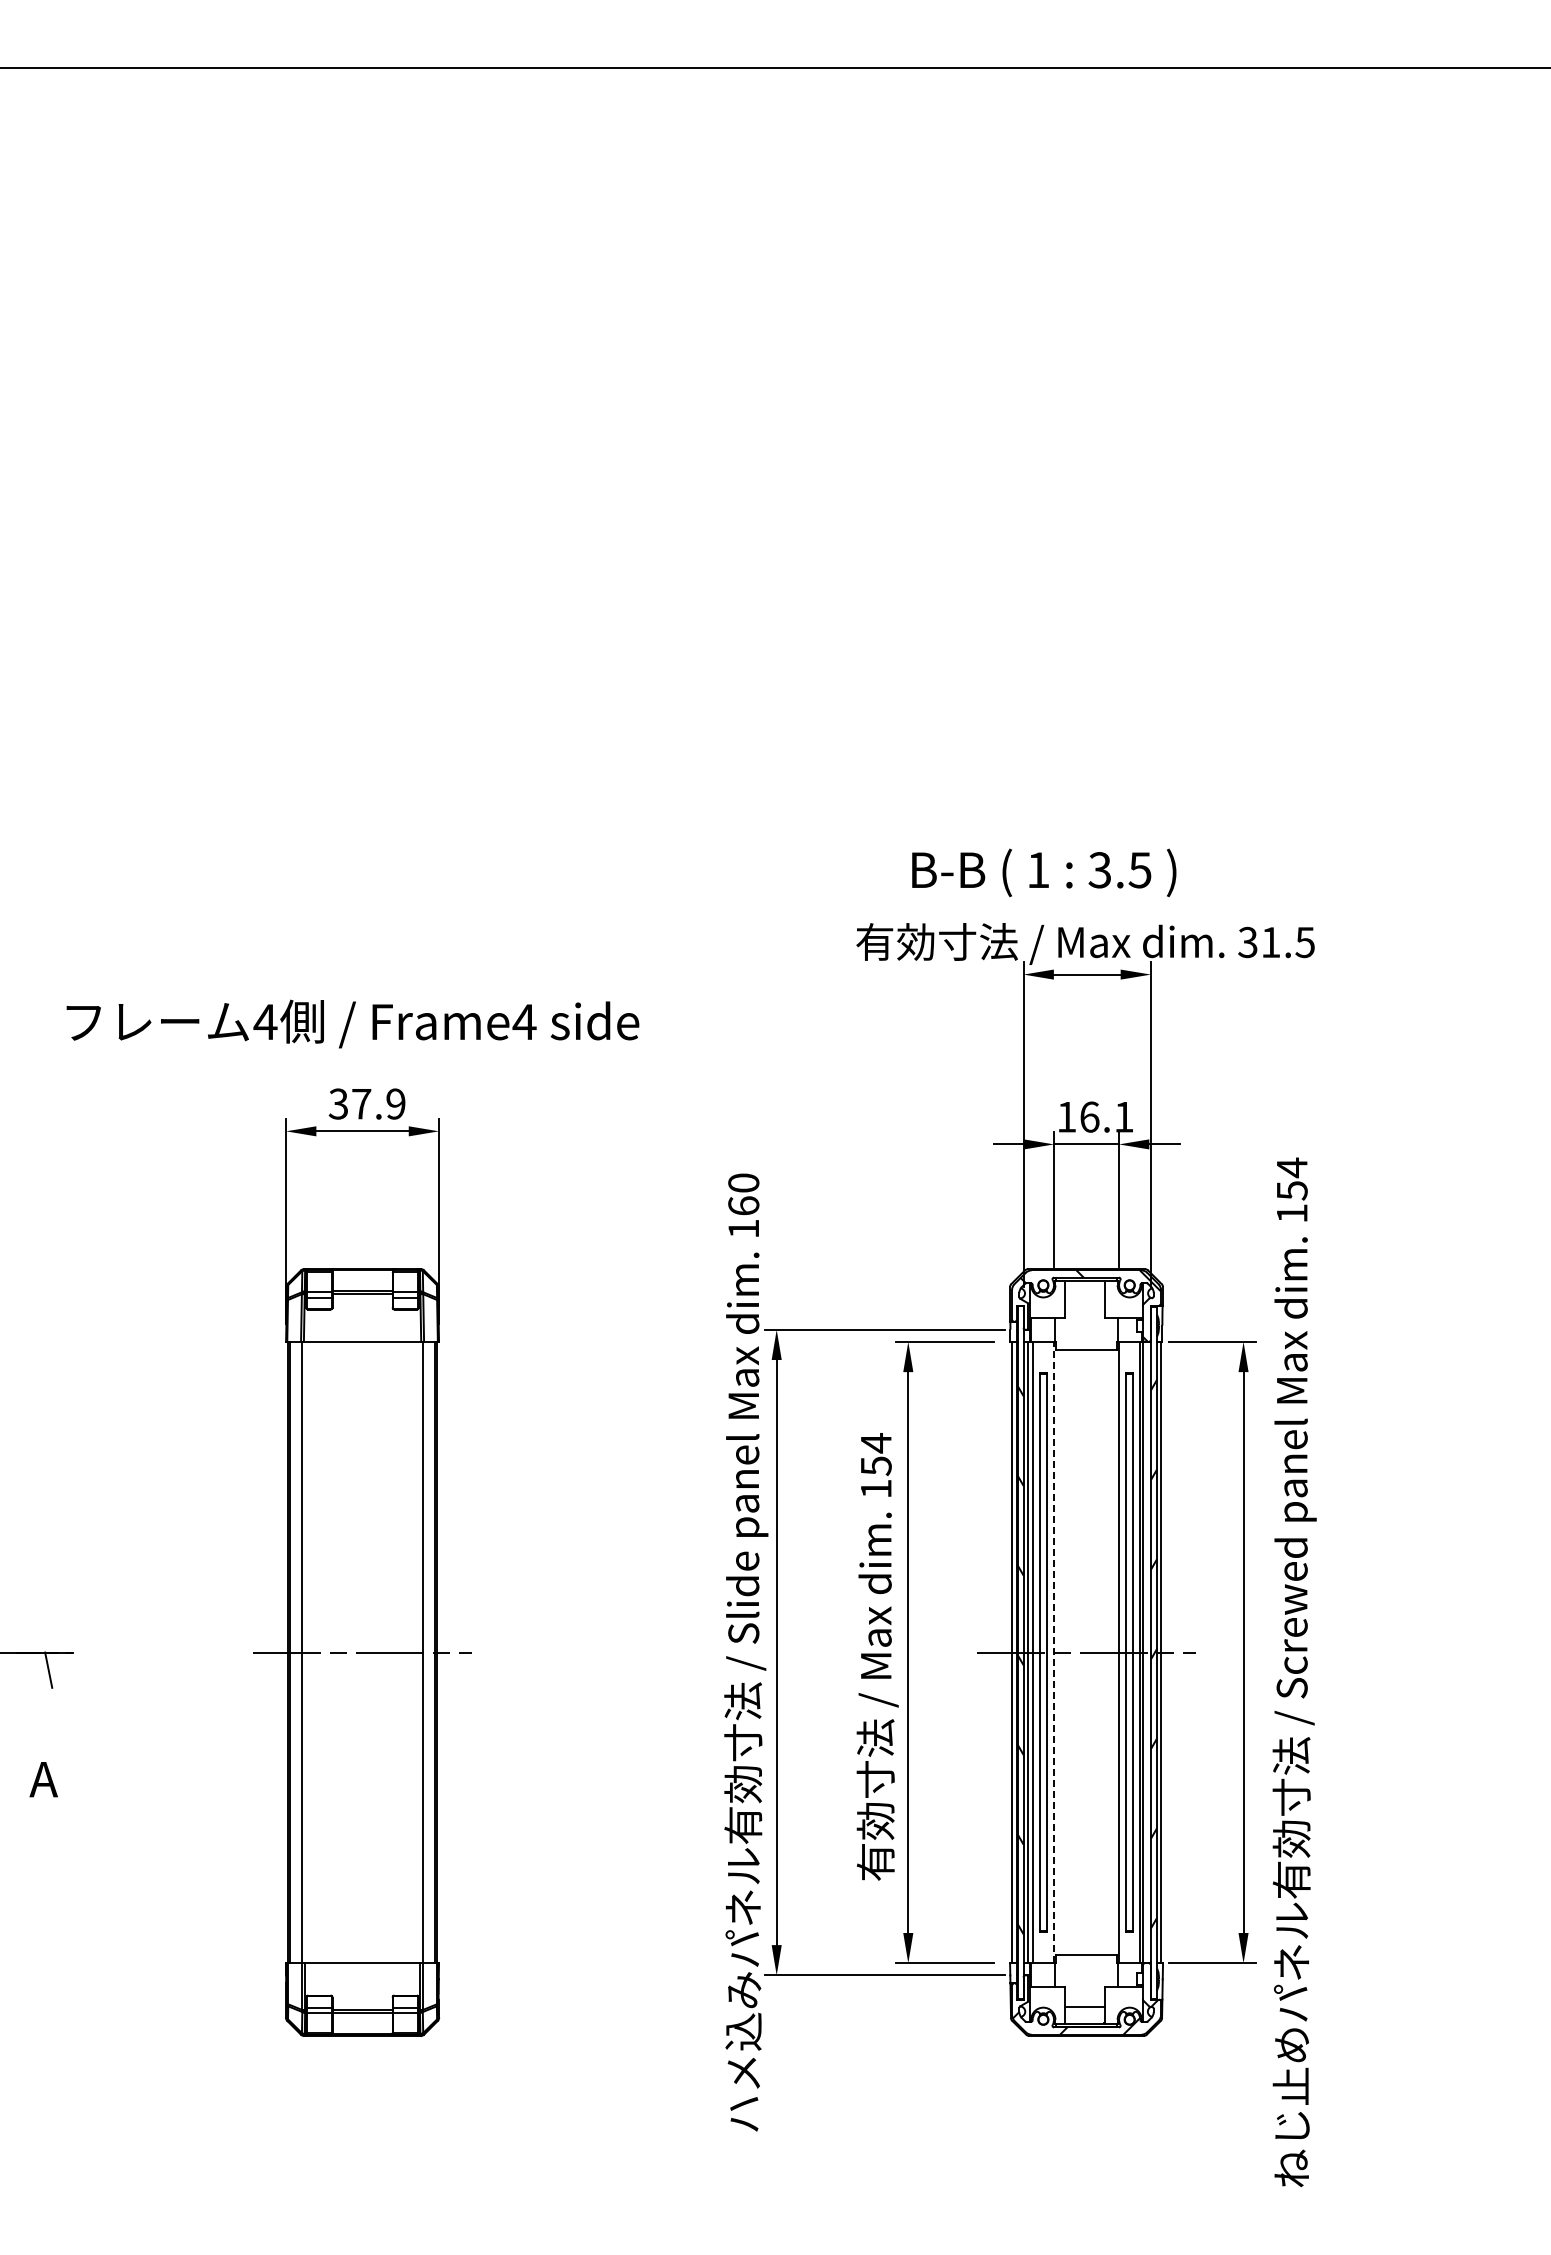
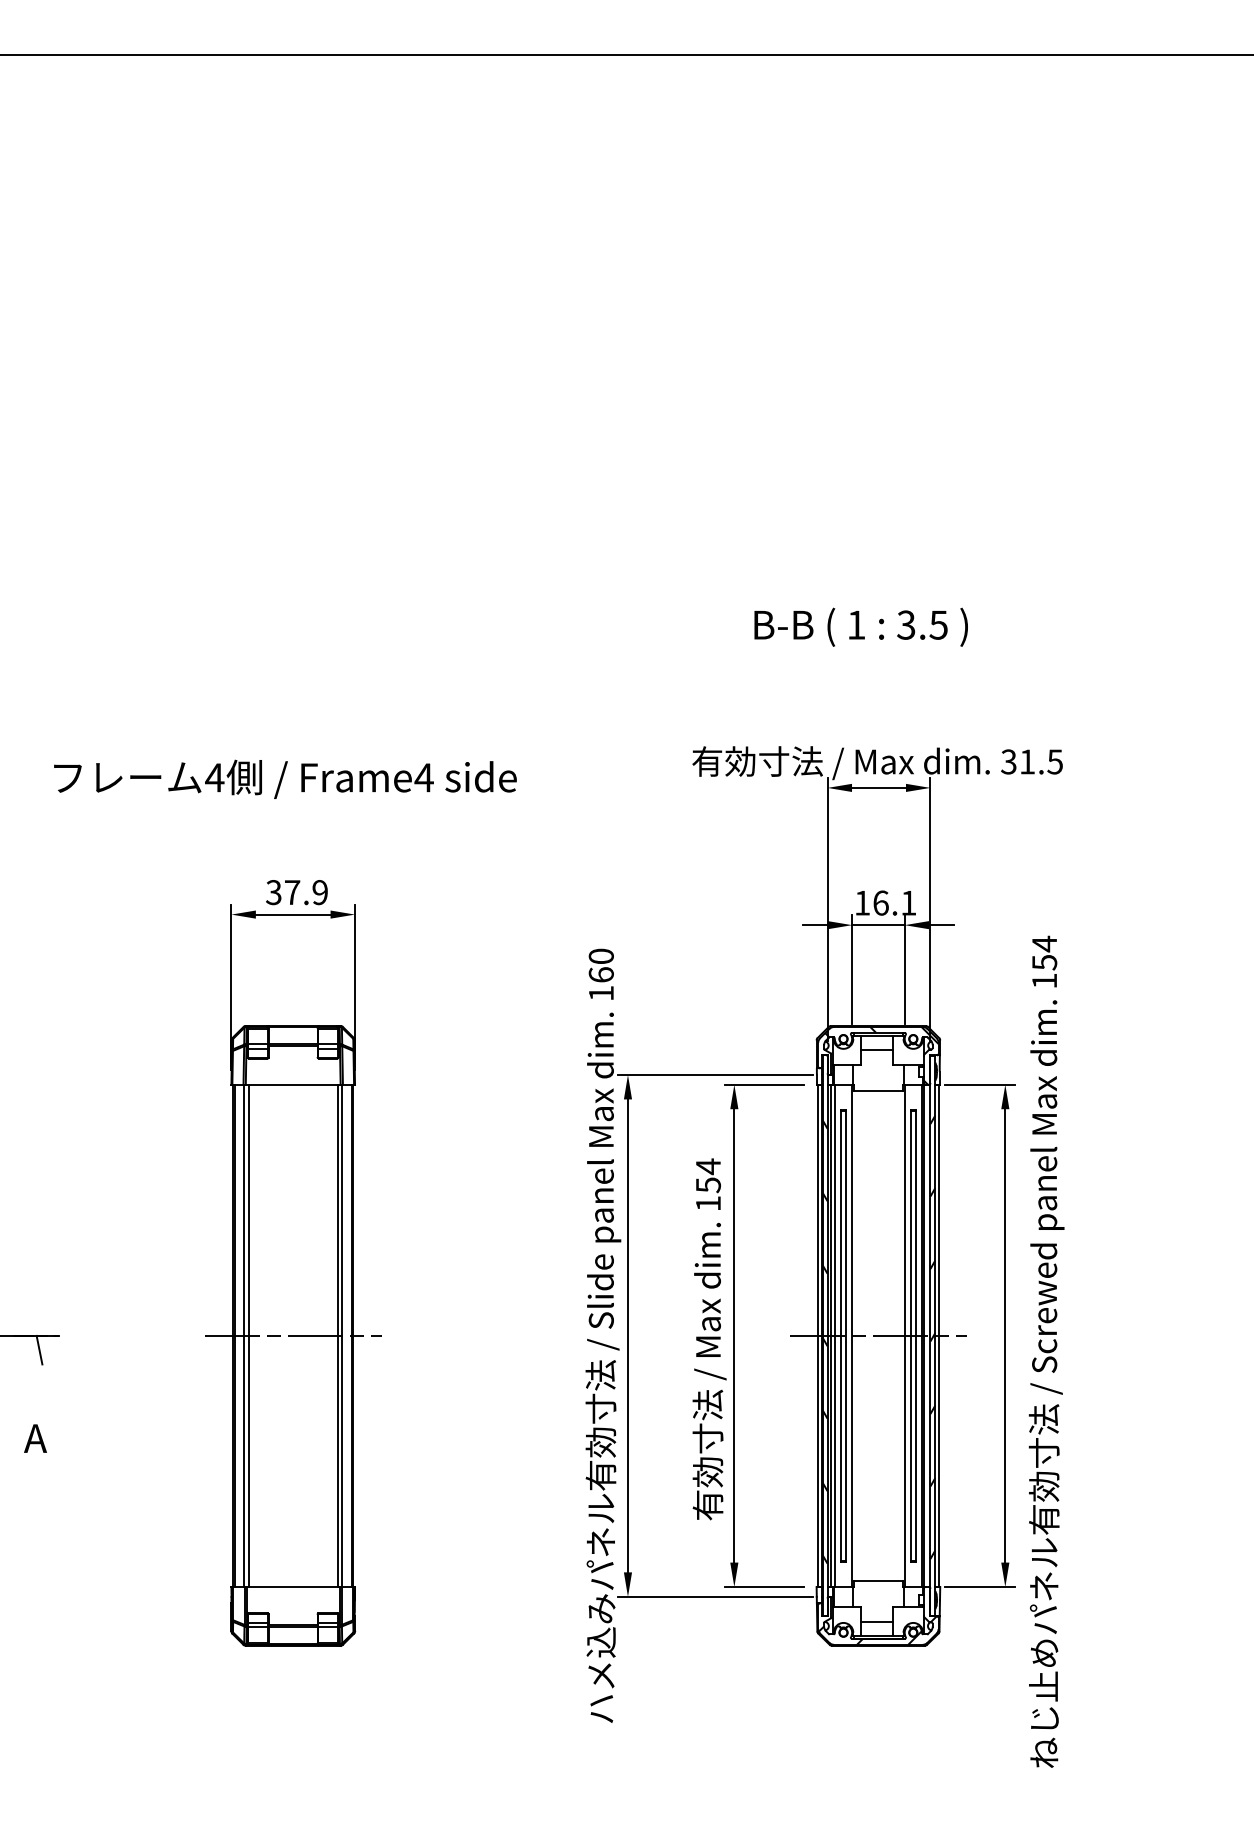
text: (1044, 872) -> (861, 626), moved
text: (352, 1023) -> (285, 778), moved
line: (1084, 1298) -> (876, 1049), added
line: (307, 1652) -> (248, 1335), added
line: (417, 1652) -> (337, 1335), added
line: (1054, 1652) -> (852, 1335), dashed -> solid

